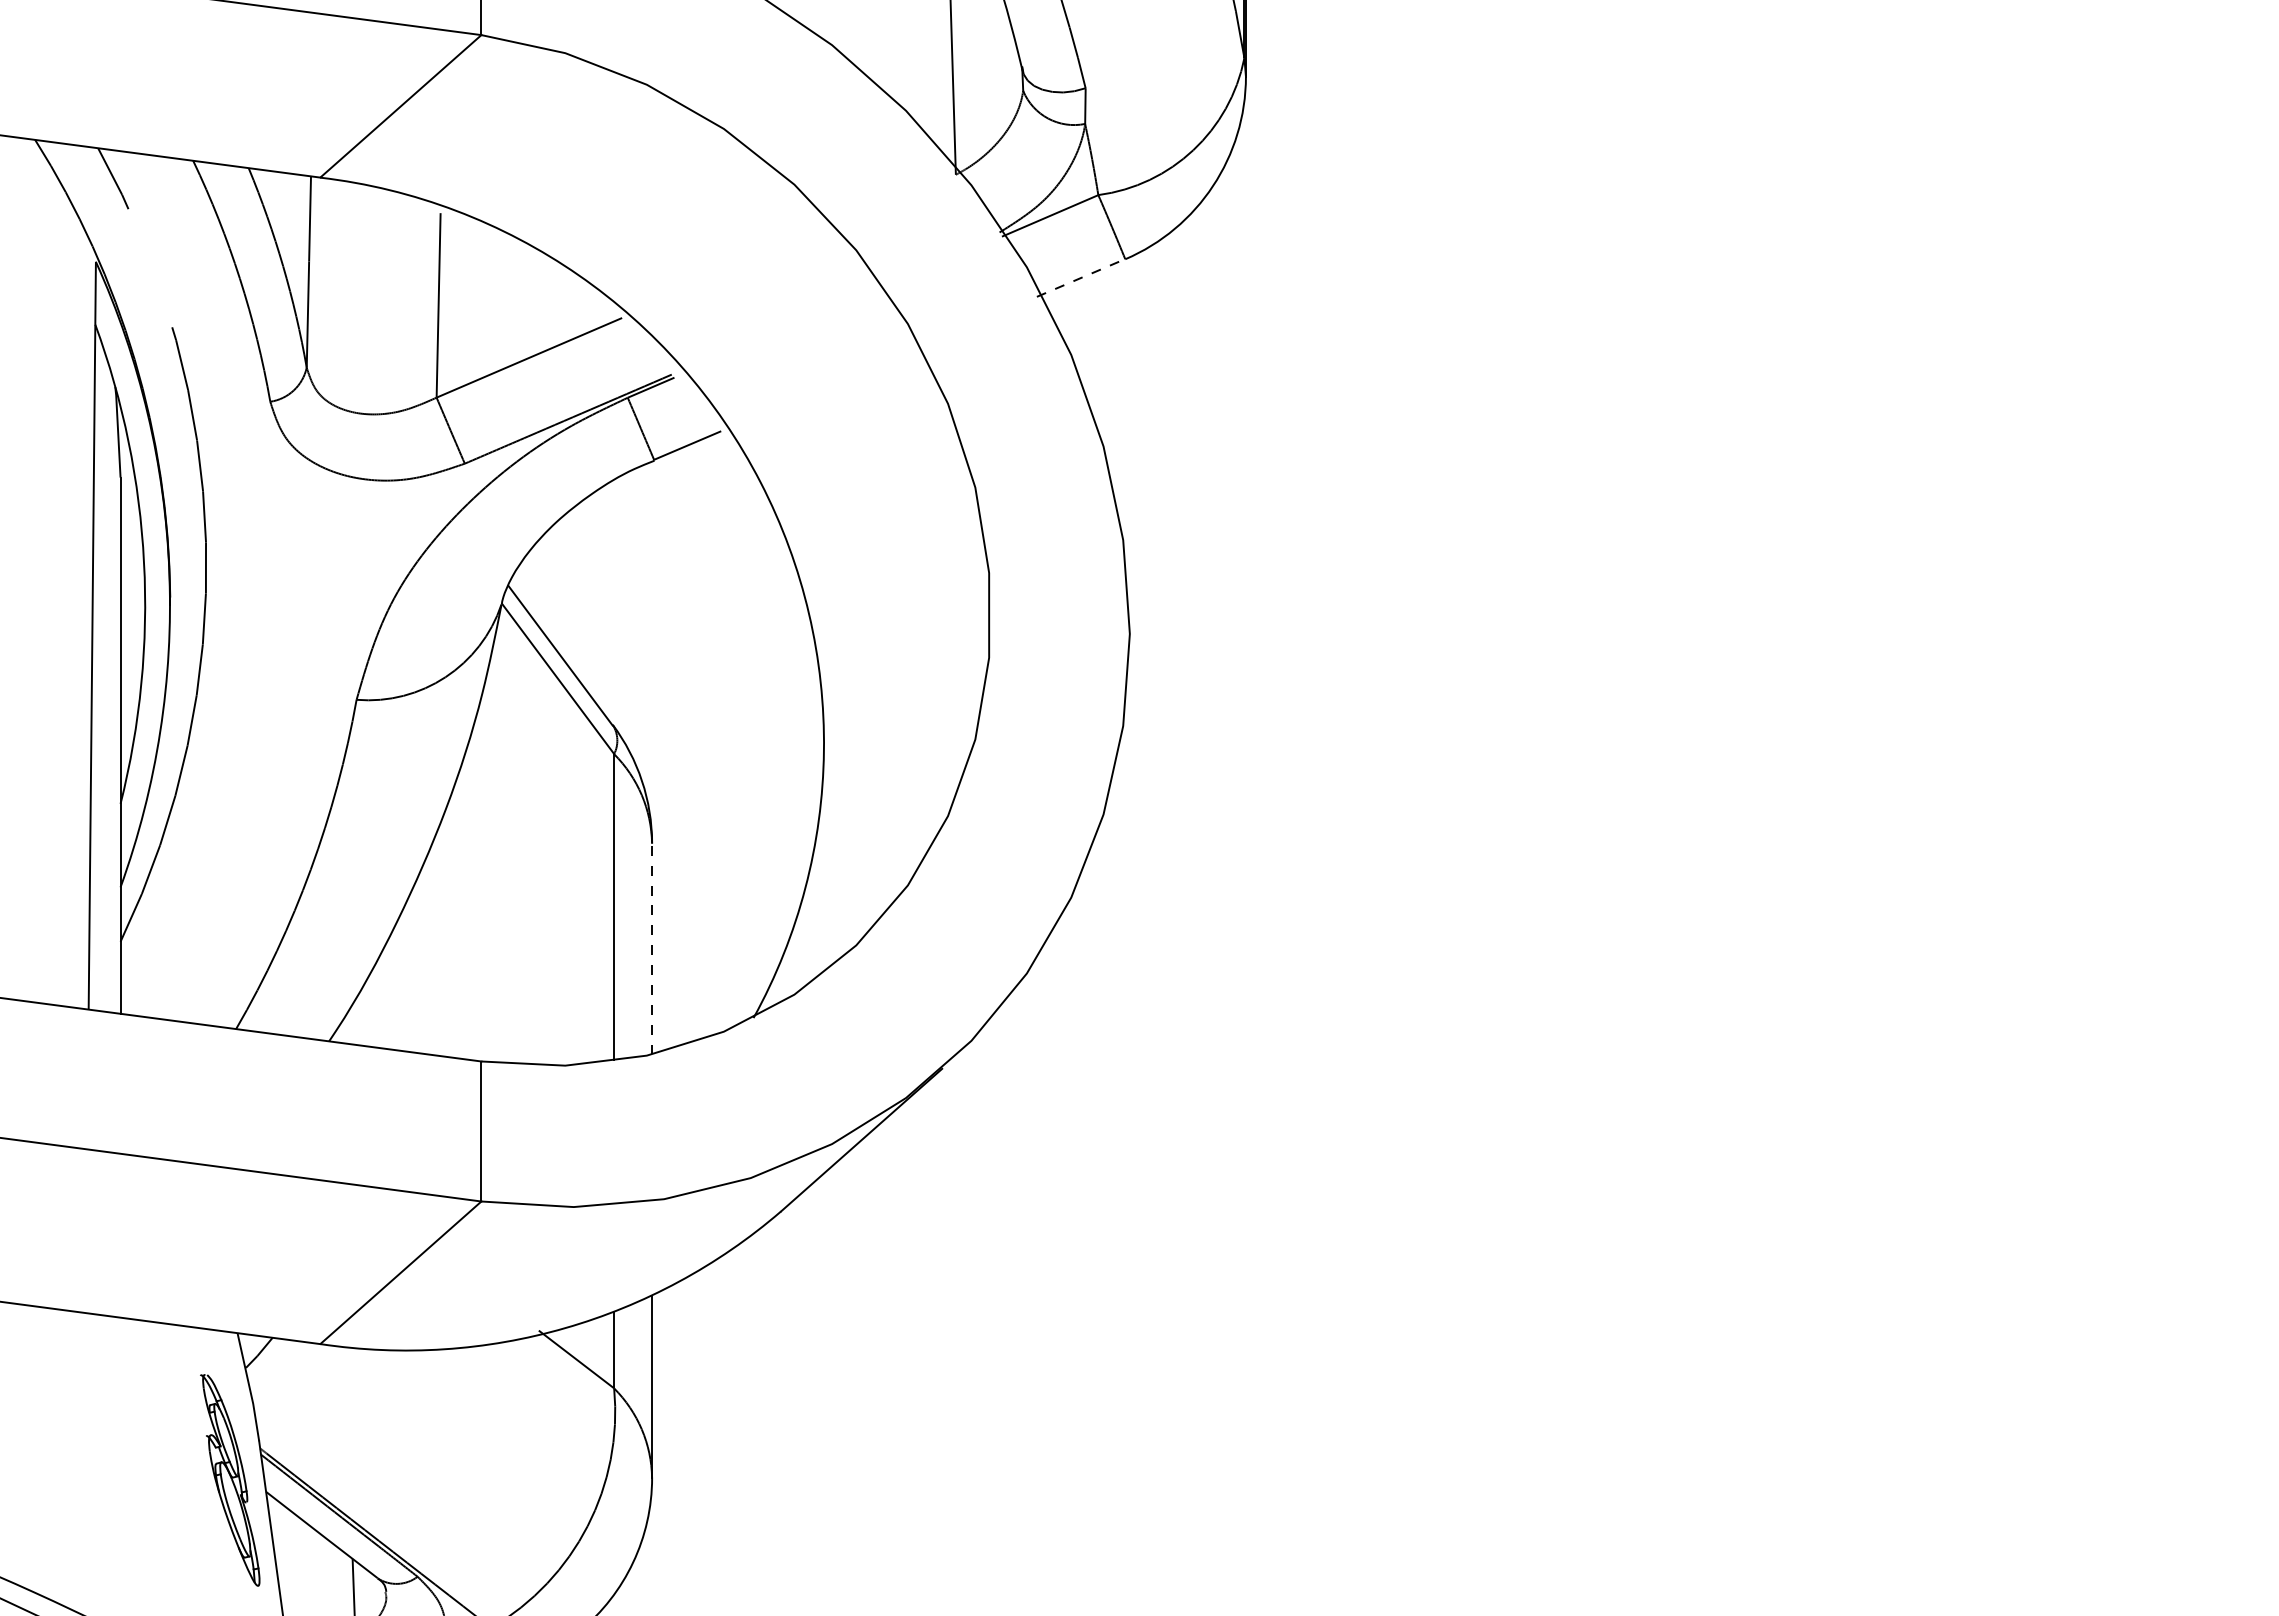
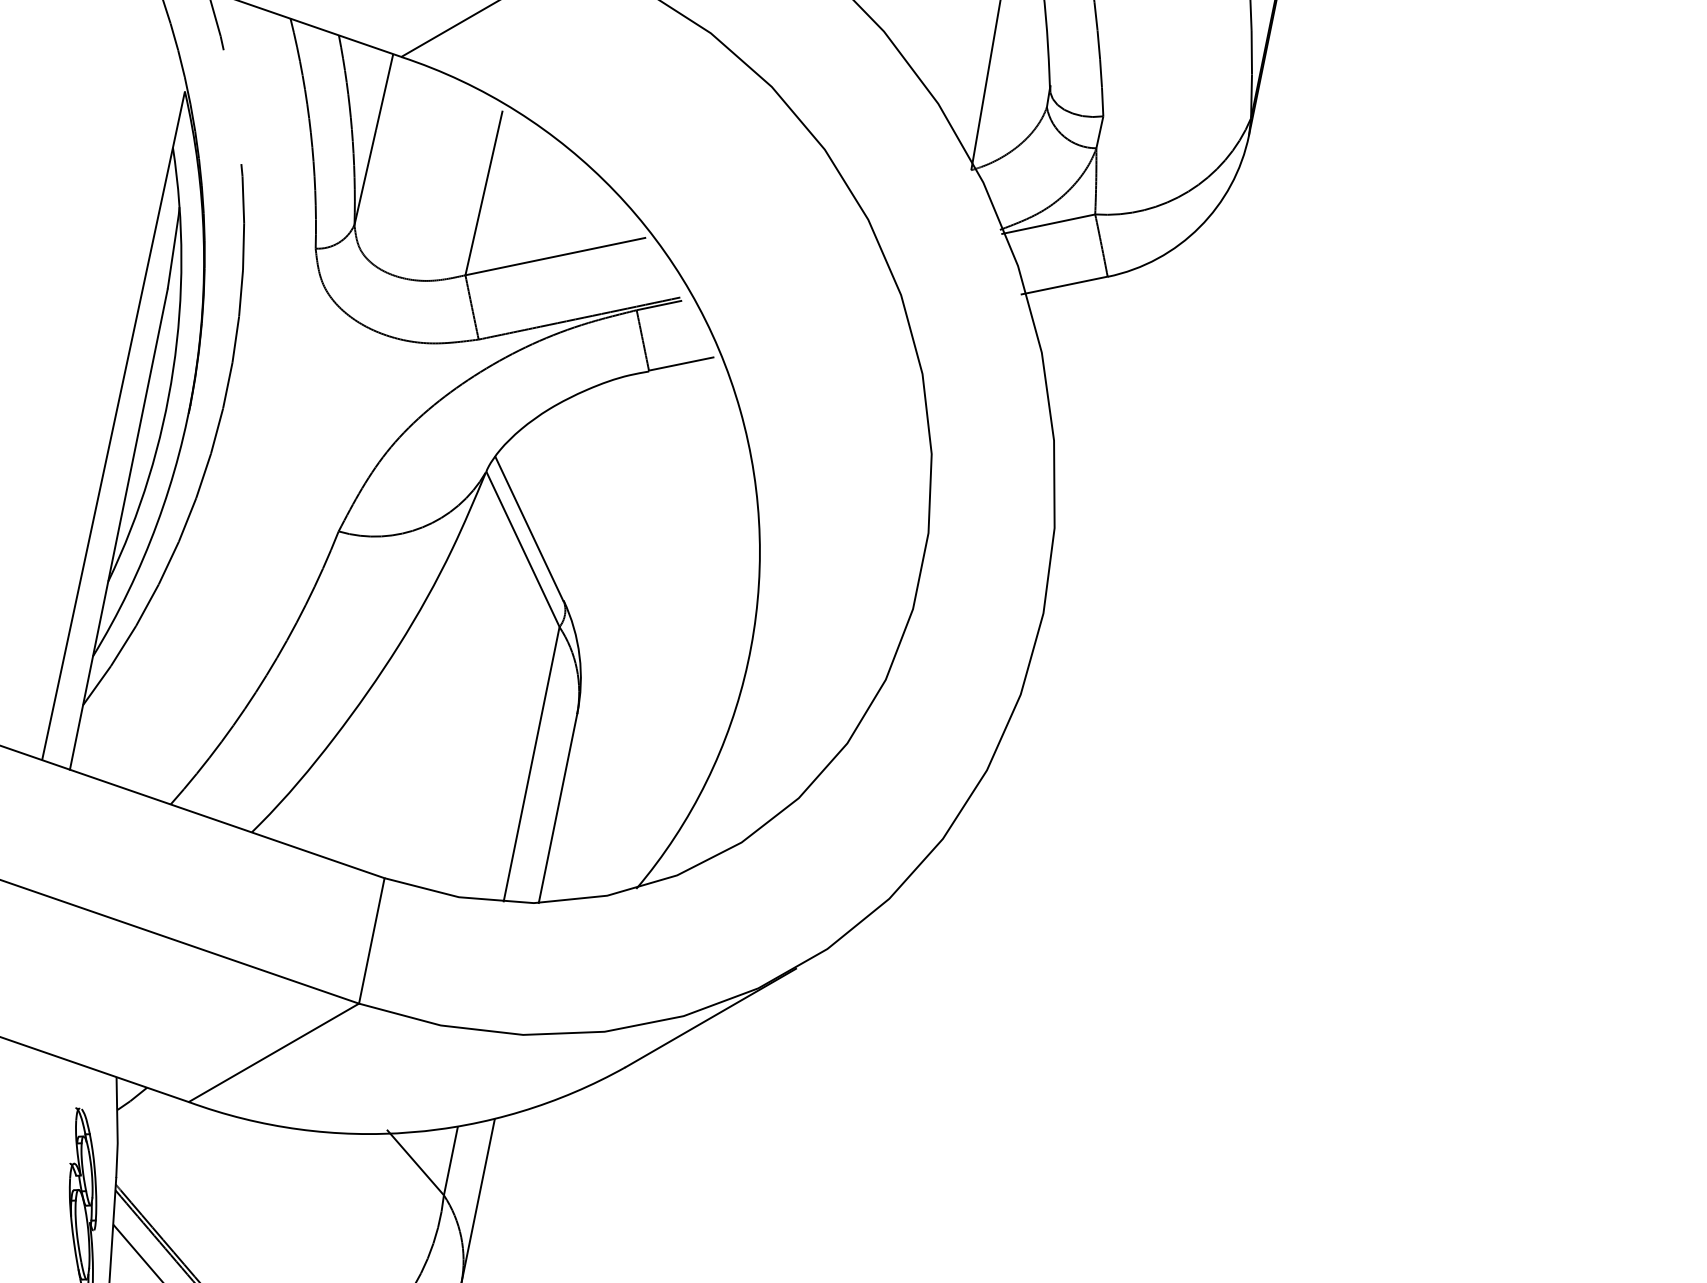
line: (1081, 277) -> (1065, 285), dashed -> solid
line: (652, 948) -> (558, 808), dashed -> solid

